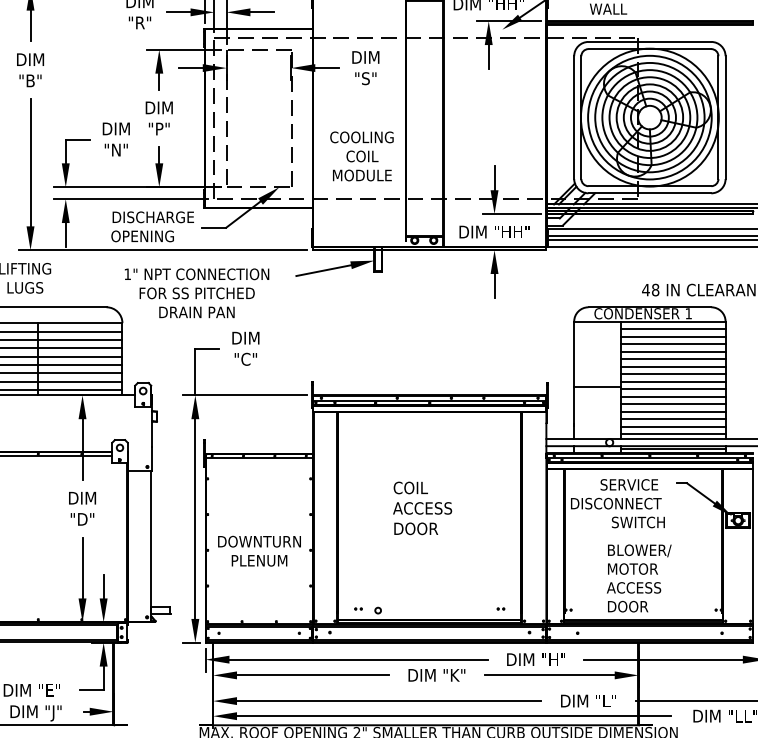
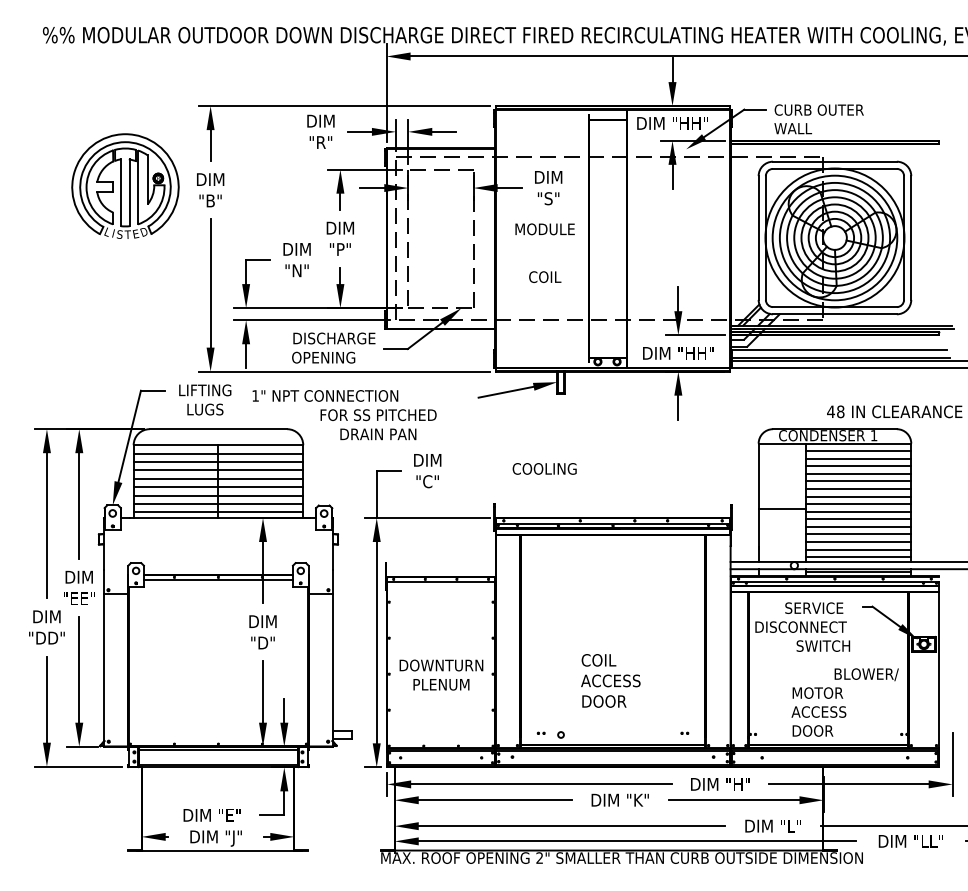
text: (361, 136) -> (544, 468), moved
text: (361, 175) -> (544, 229), moved
text: (197, 273) -> (325, 395), moved
text: (422, 507) -> (610, 680), moved
text: (639, 550) -> (866, 674), moved

